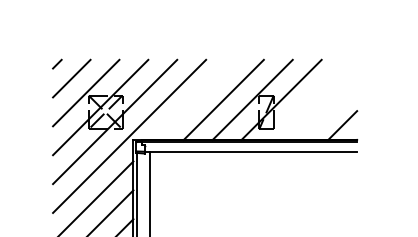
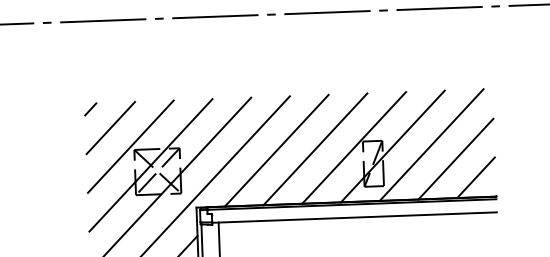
line: (194, 99) -> (276, 149), added
line: (310, 99) -> (431, 144), added
line: (328, 111) -> (456, 159), added

